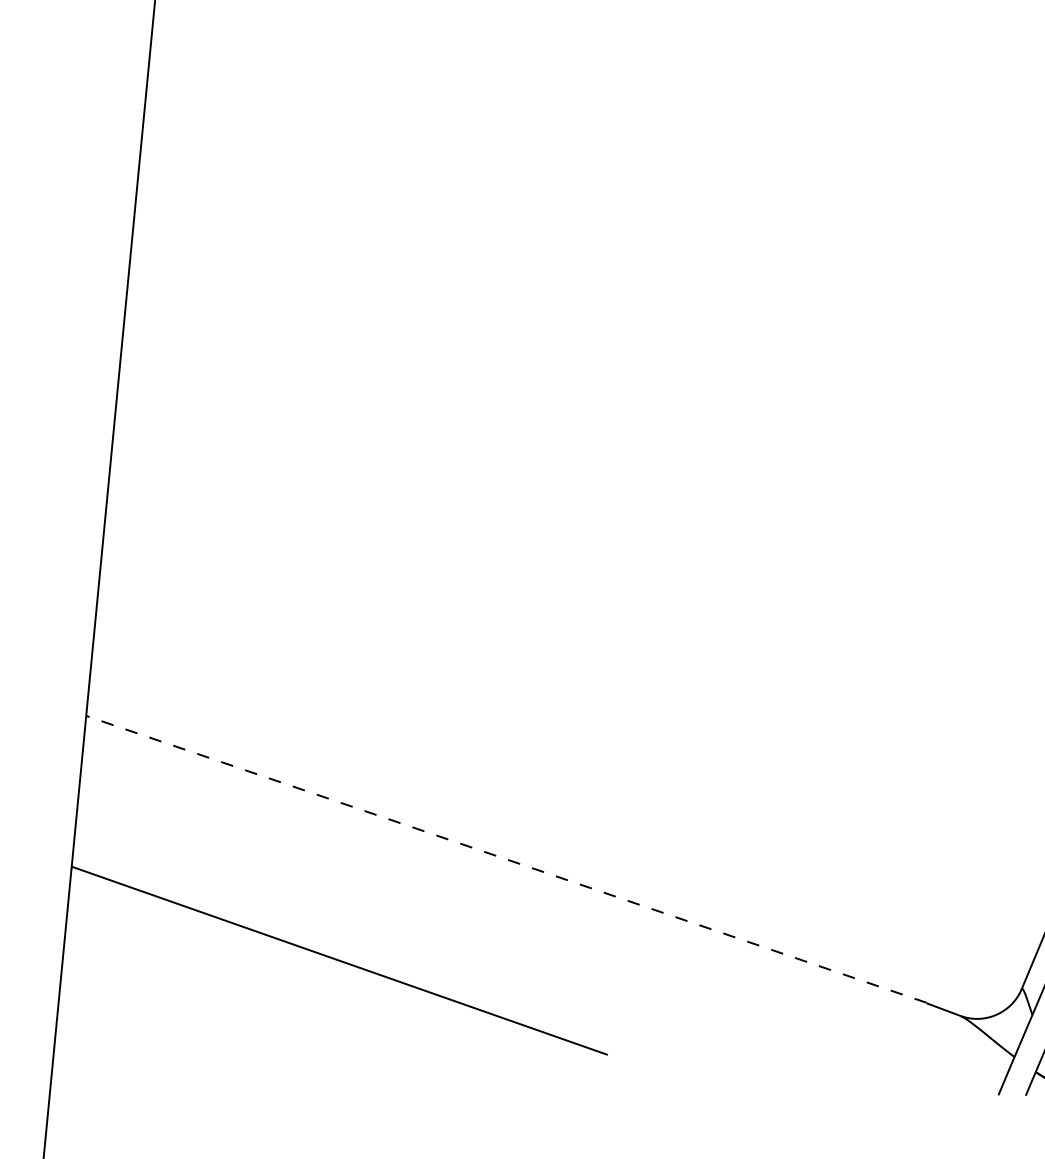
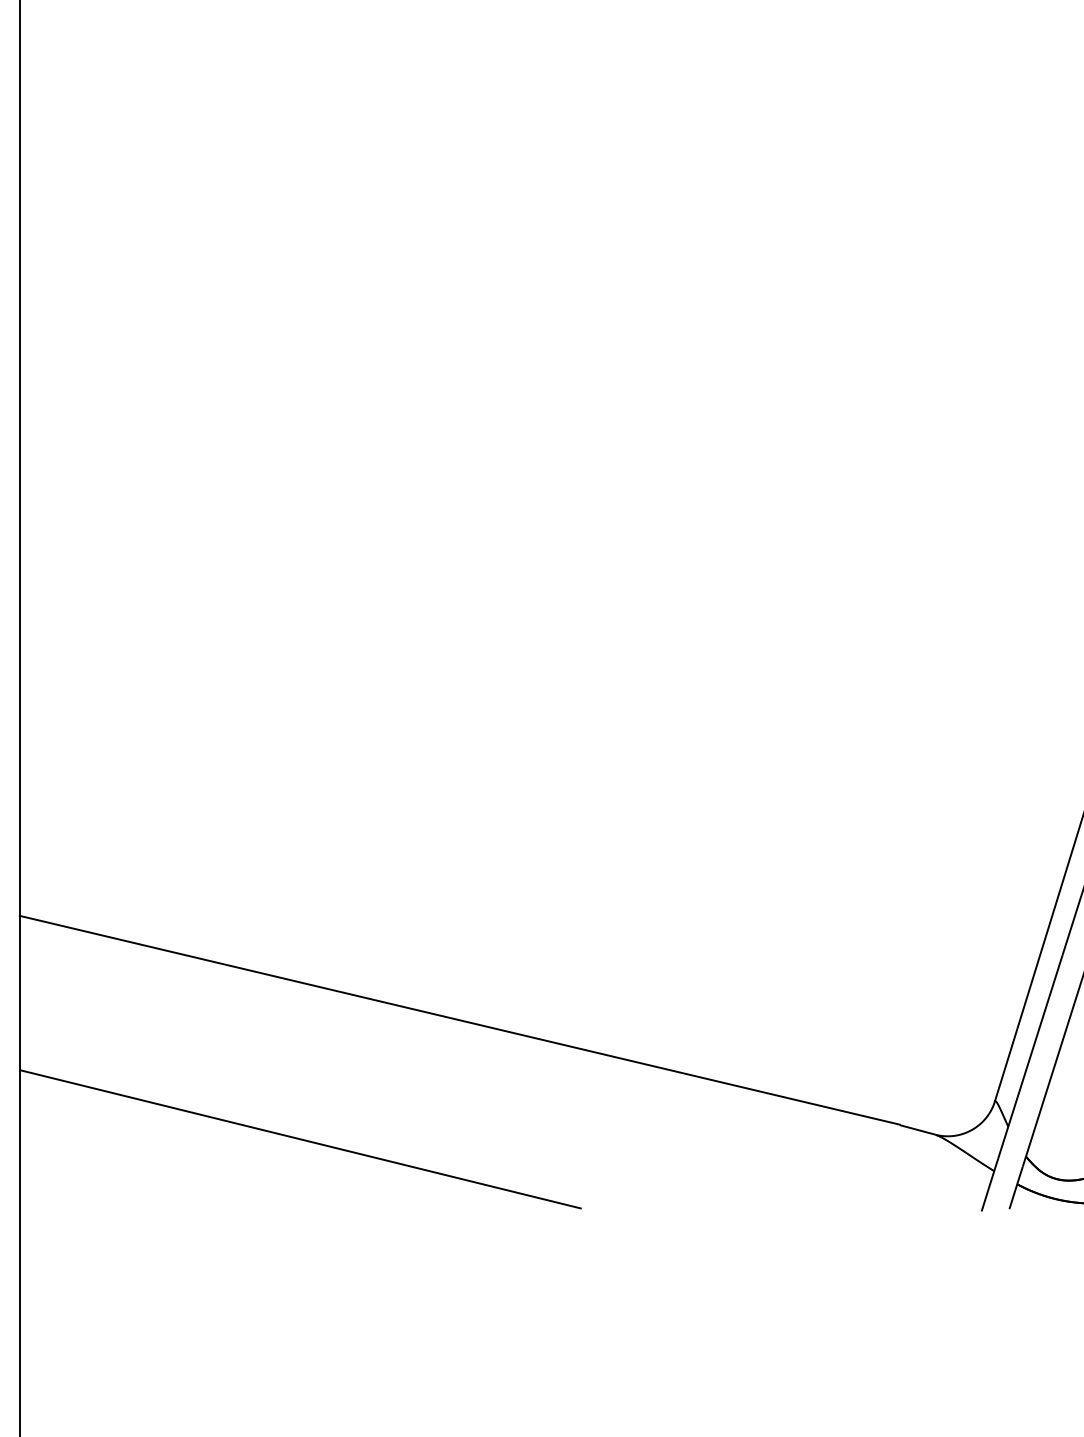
line: (506, 859) -> (459, 1020), dashed -> solid

